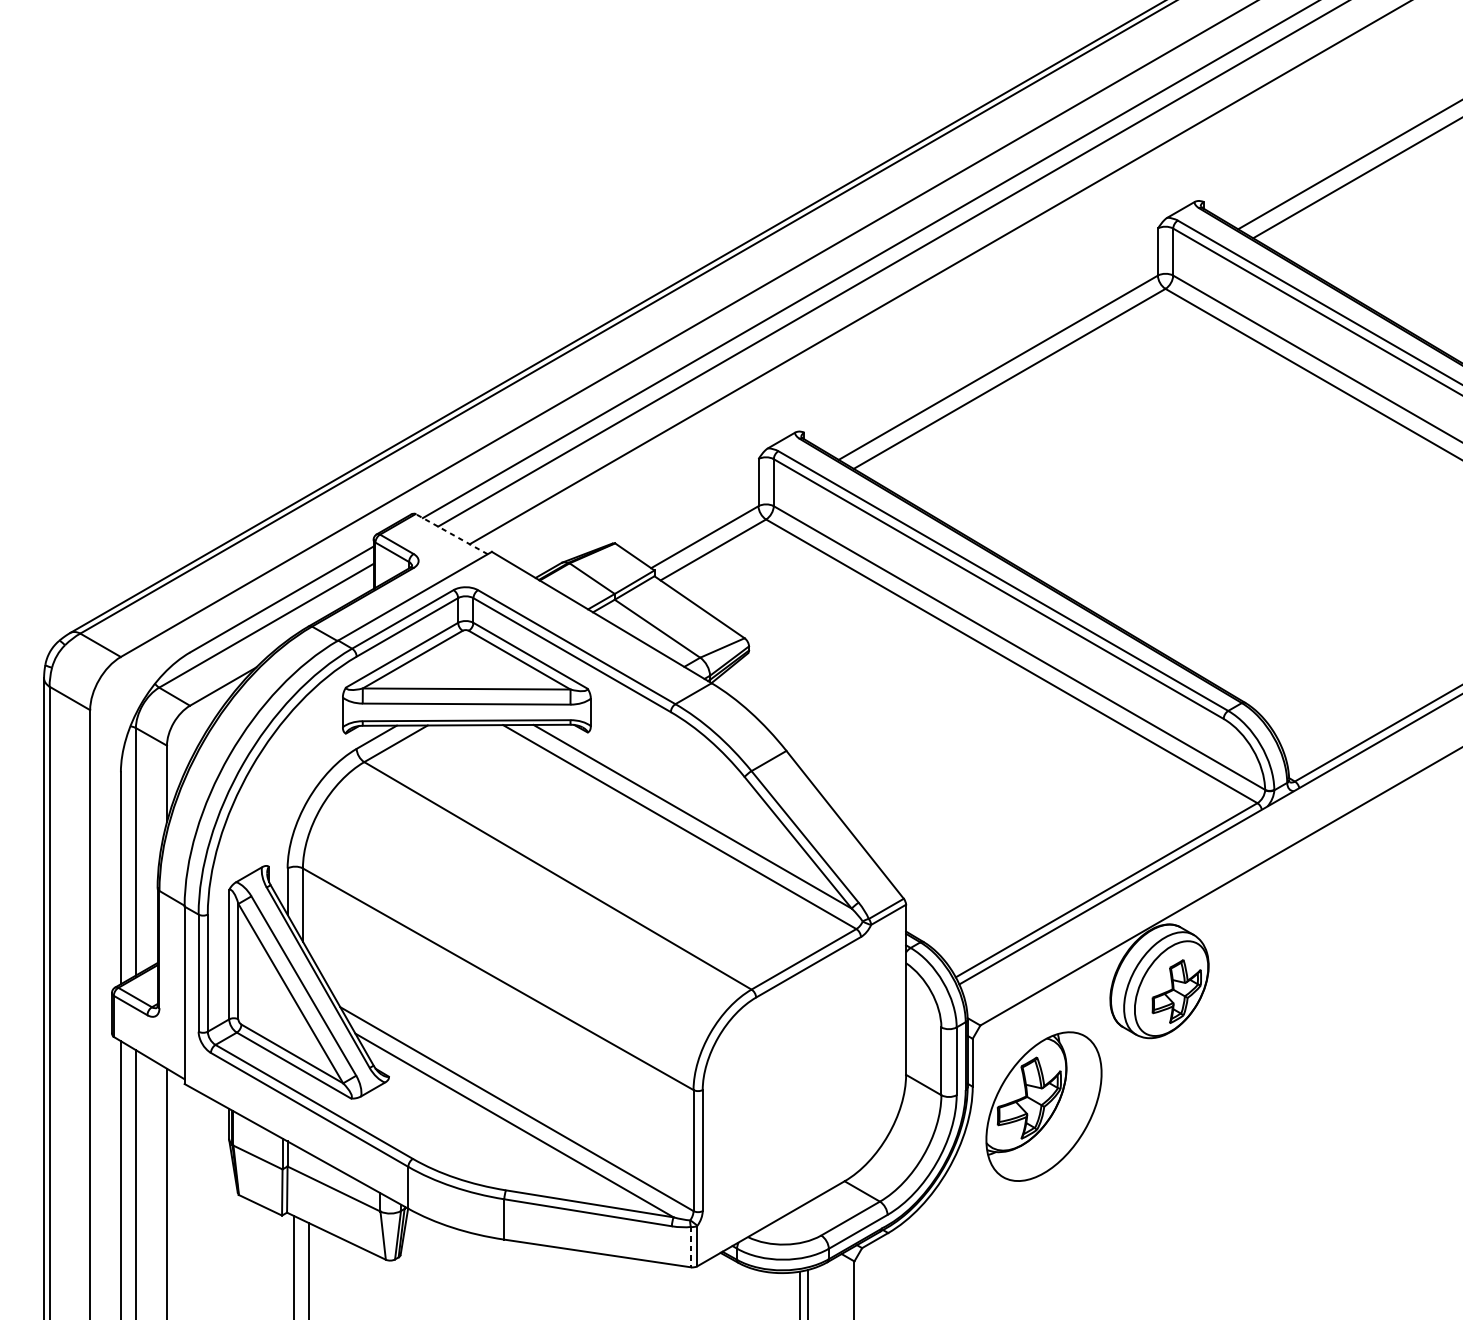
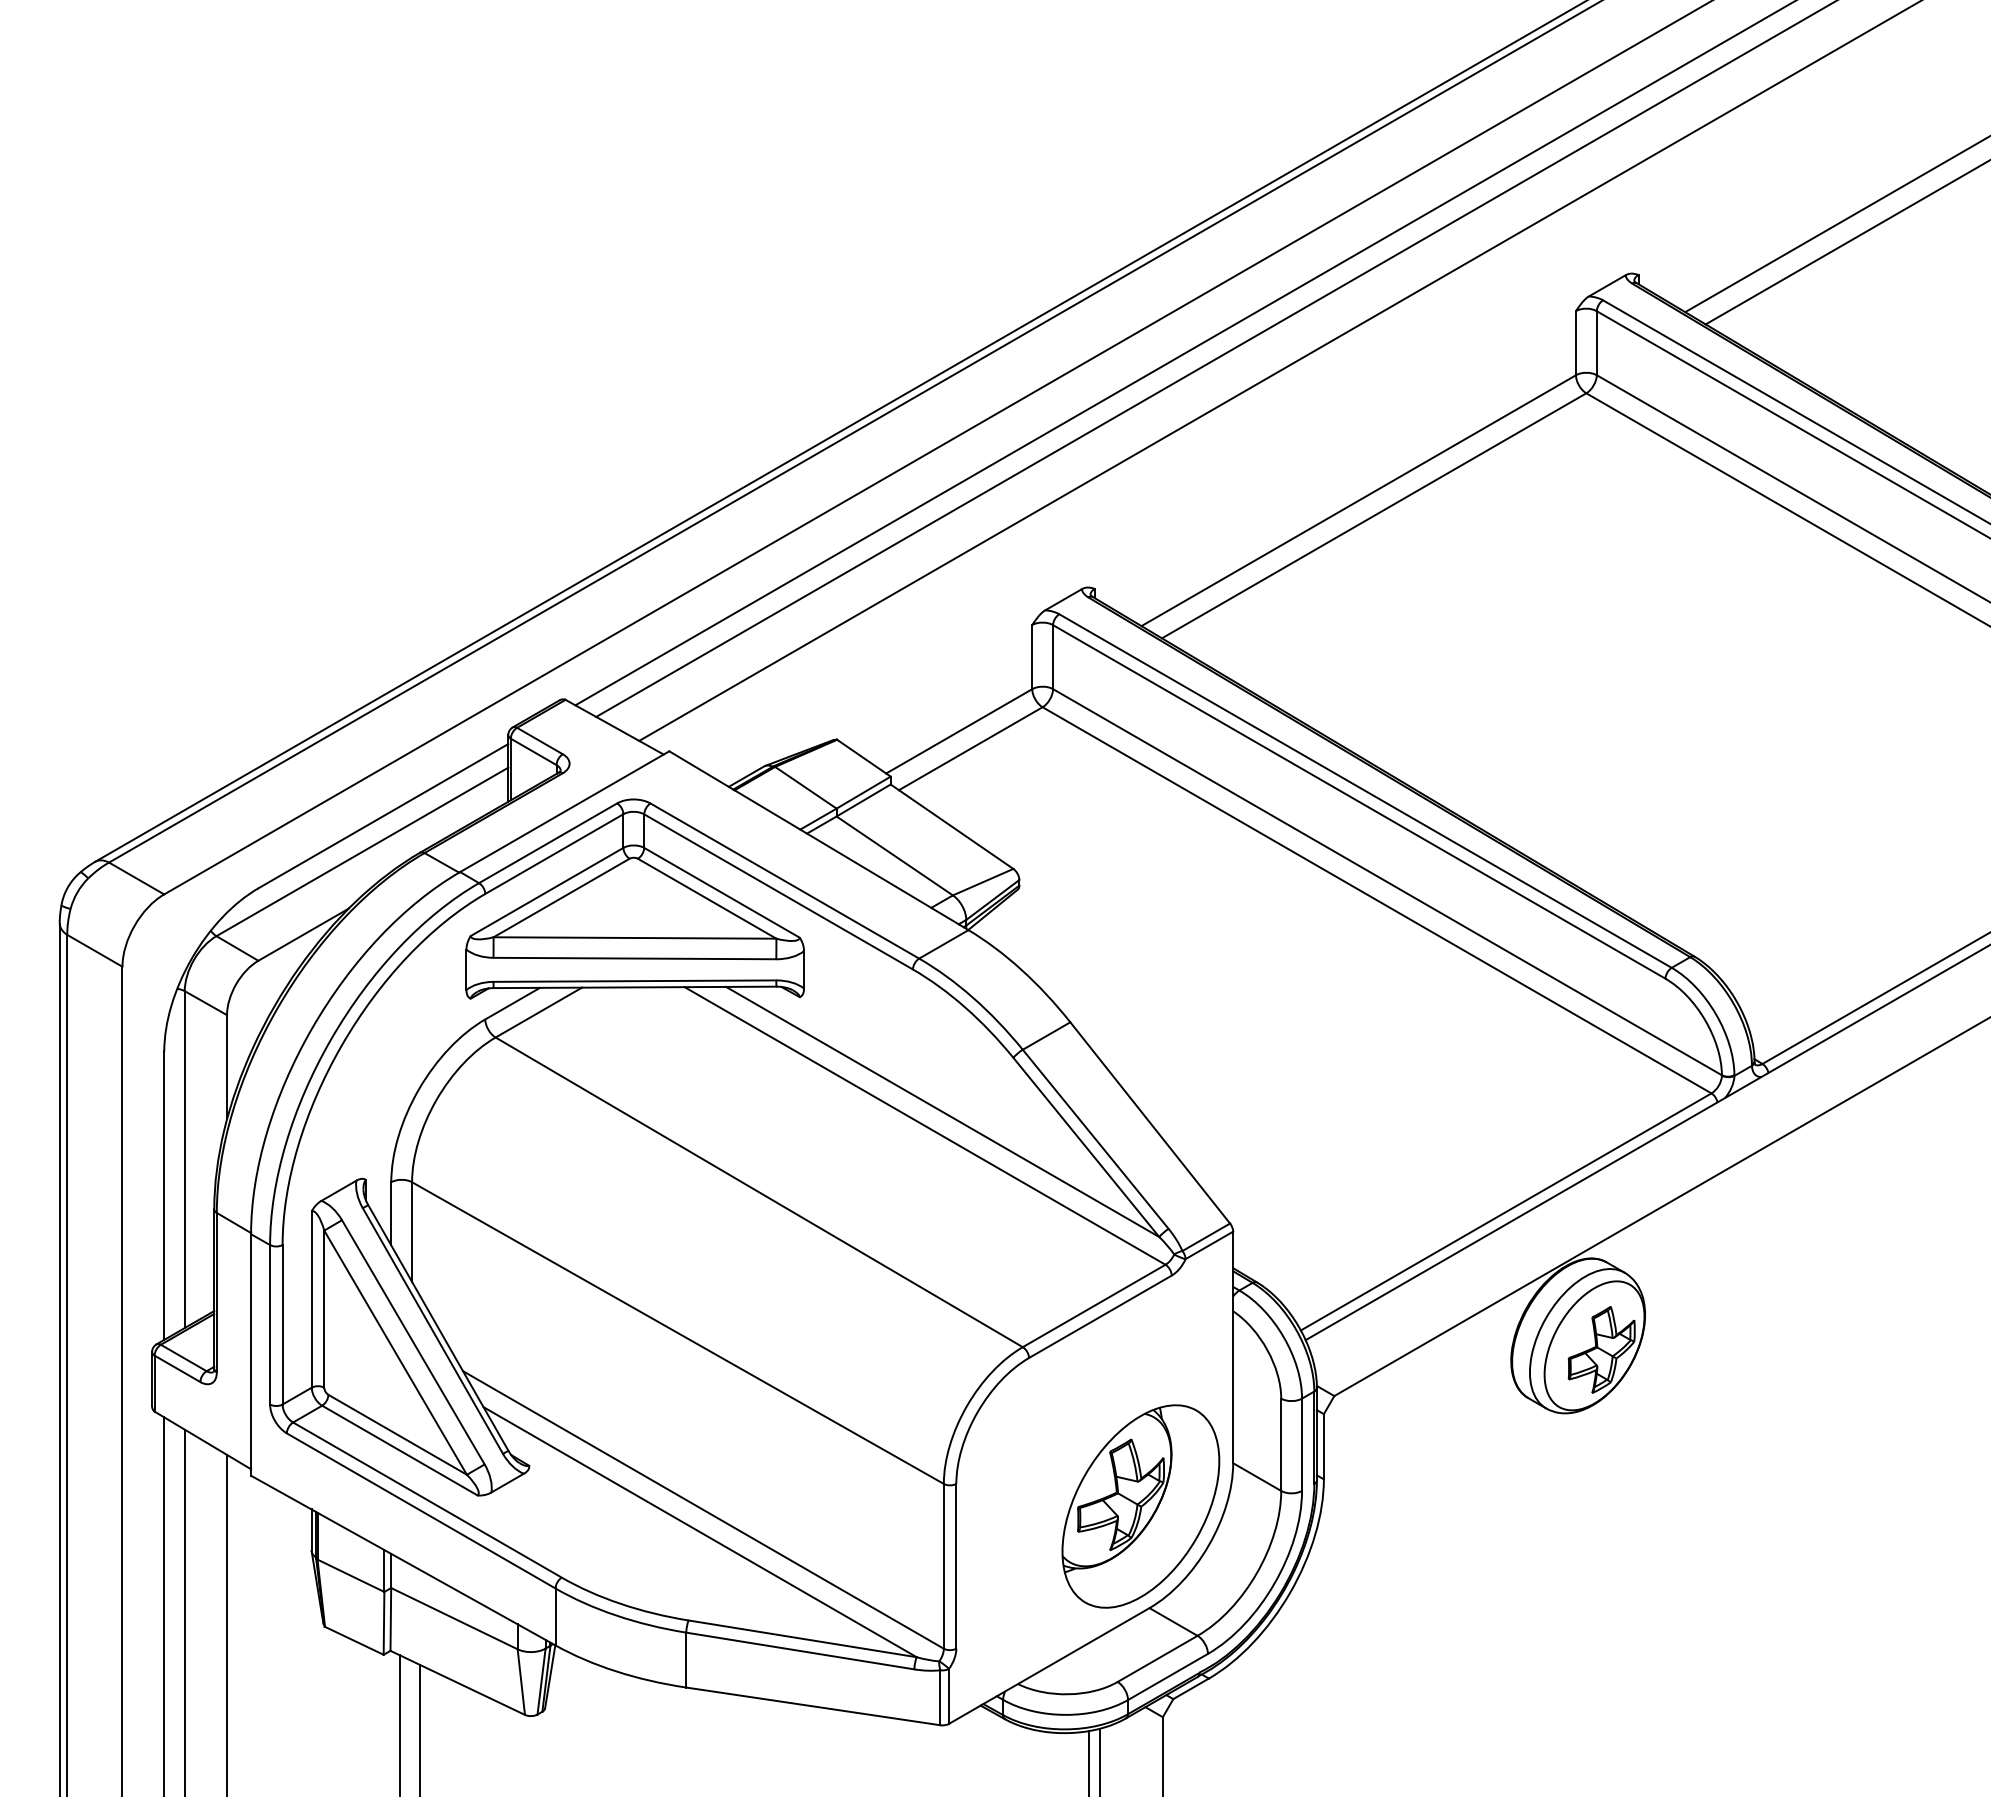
line: (451, 533) -> (614, 726), dashed -> solid
part: (1043, 1106) -> (1140, 1506), moved
line: (691, 1247) -> (940, 1698), dashed -> solid

